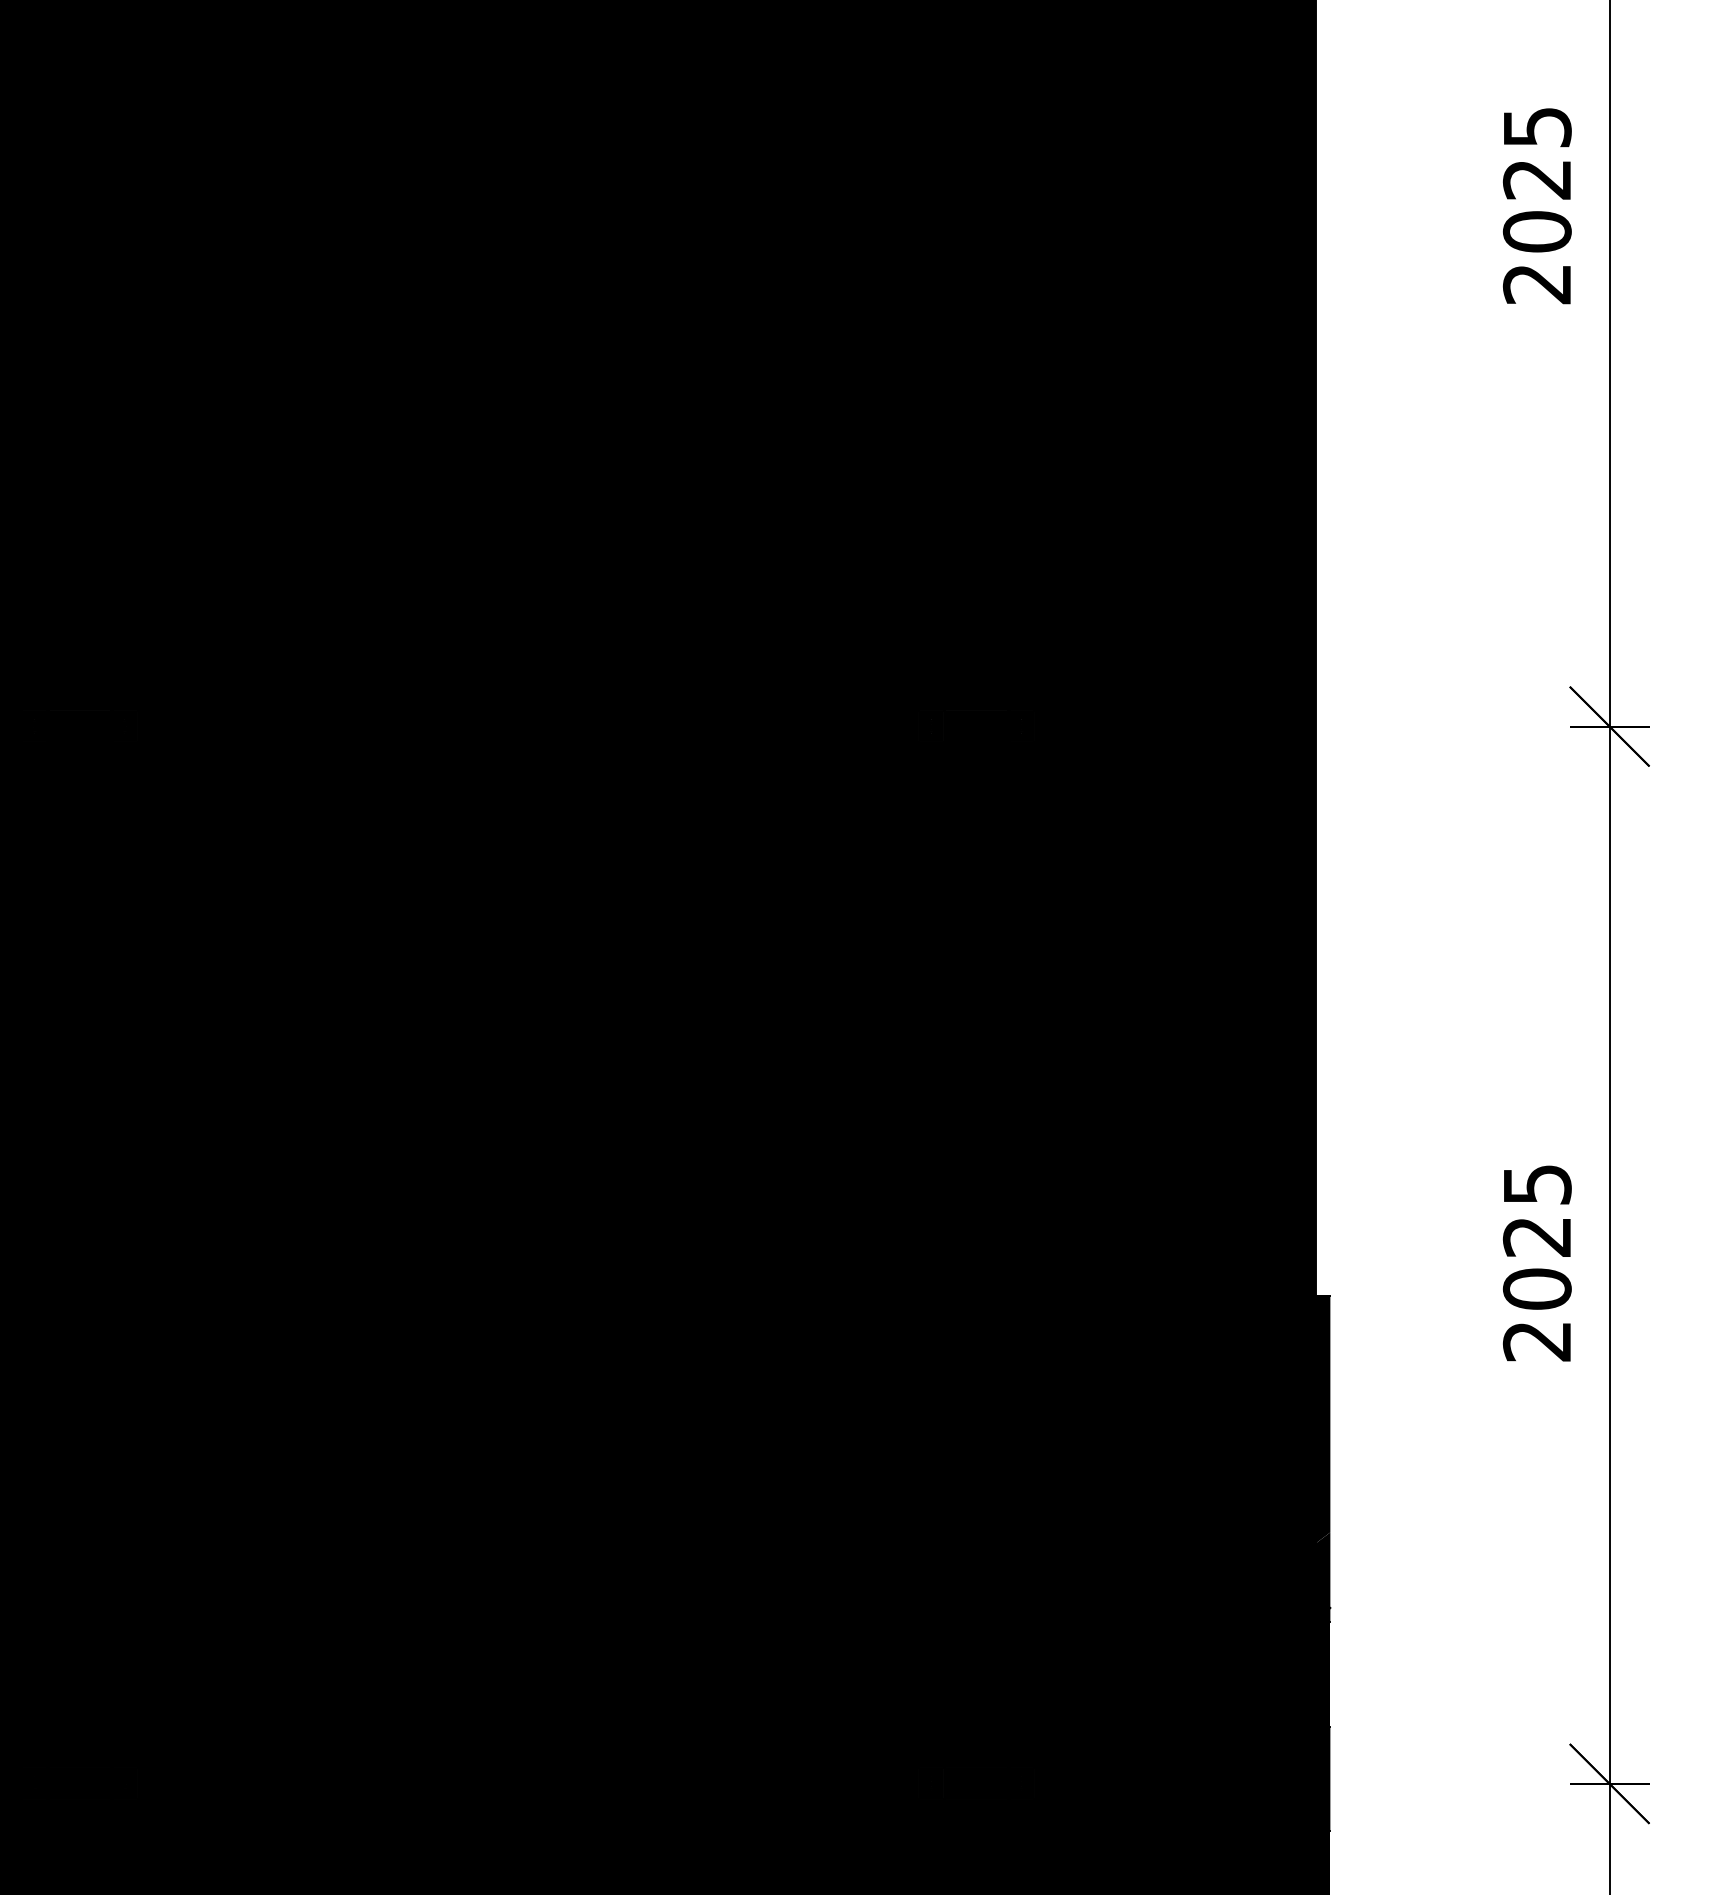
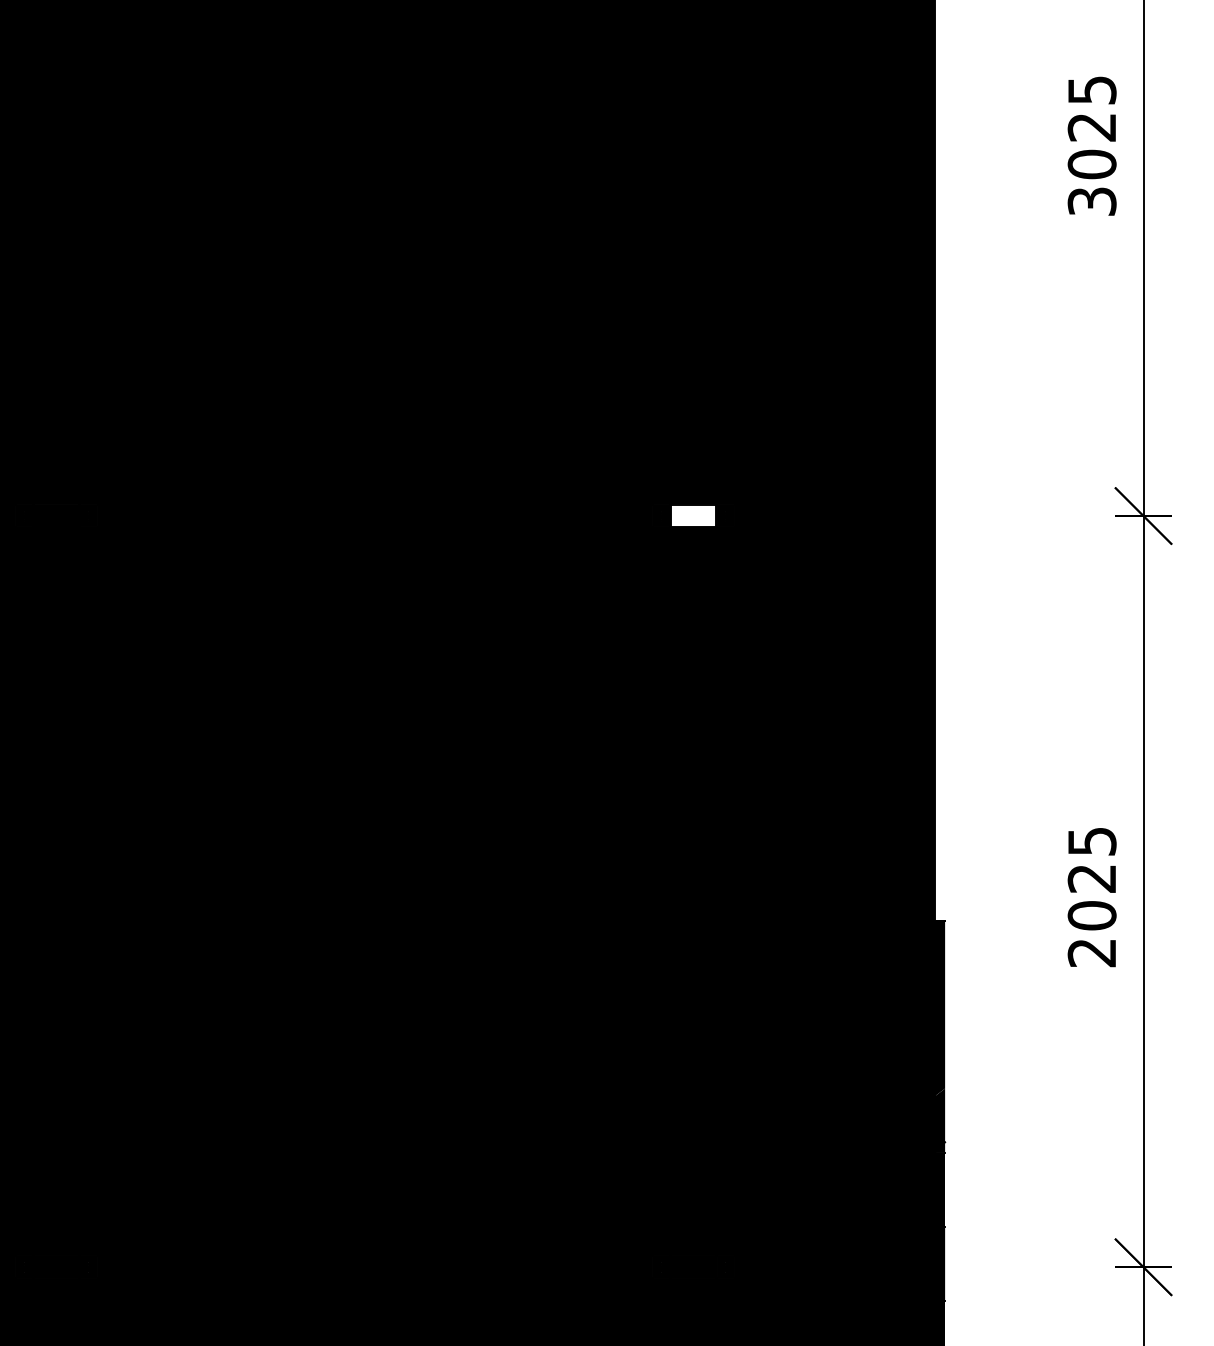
text: (1537, 284) -> (1092, 201), 2025 -> 3025
fill: (976, 725) -> (693, 515), removed

